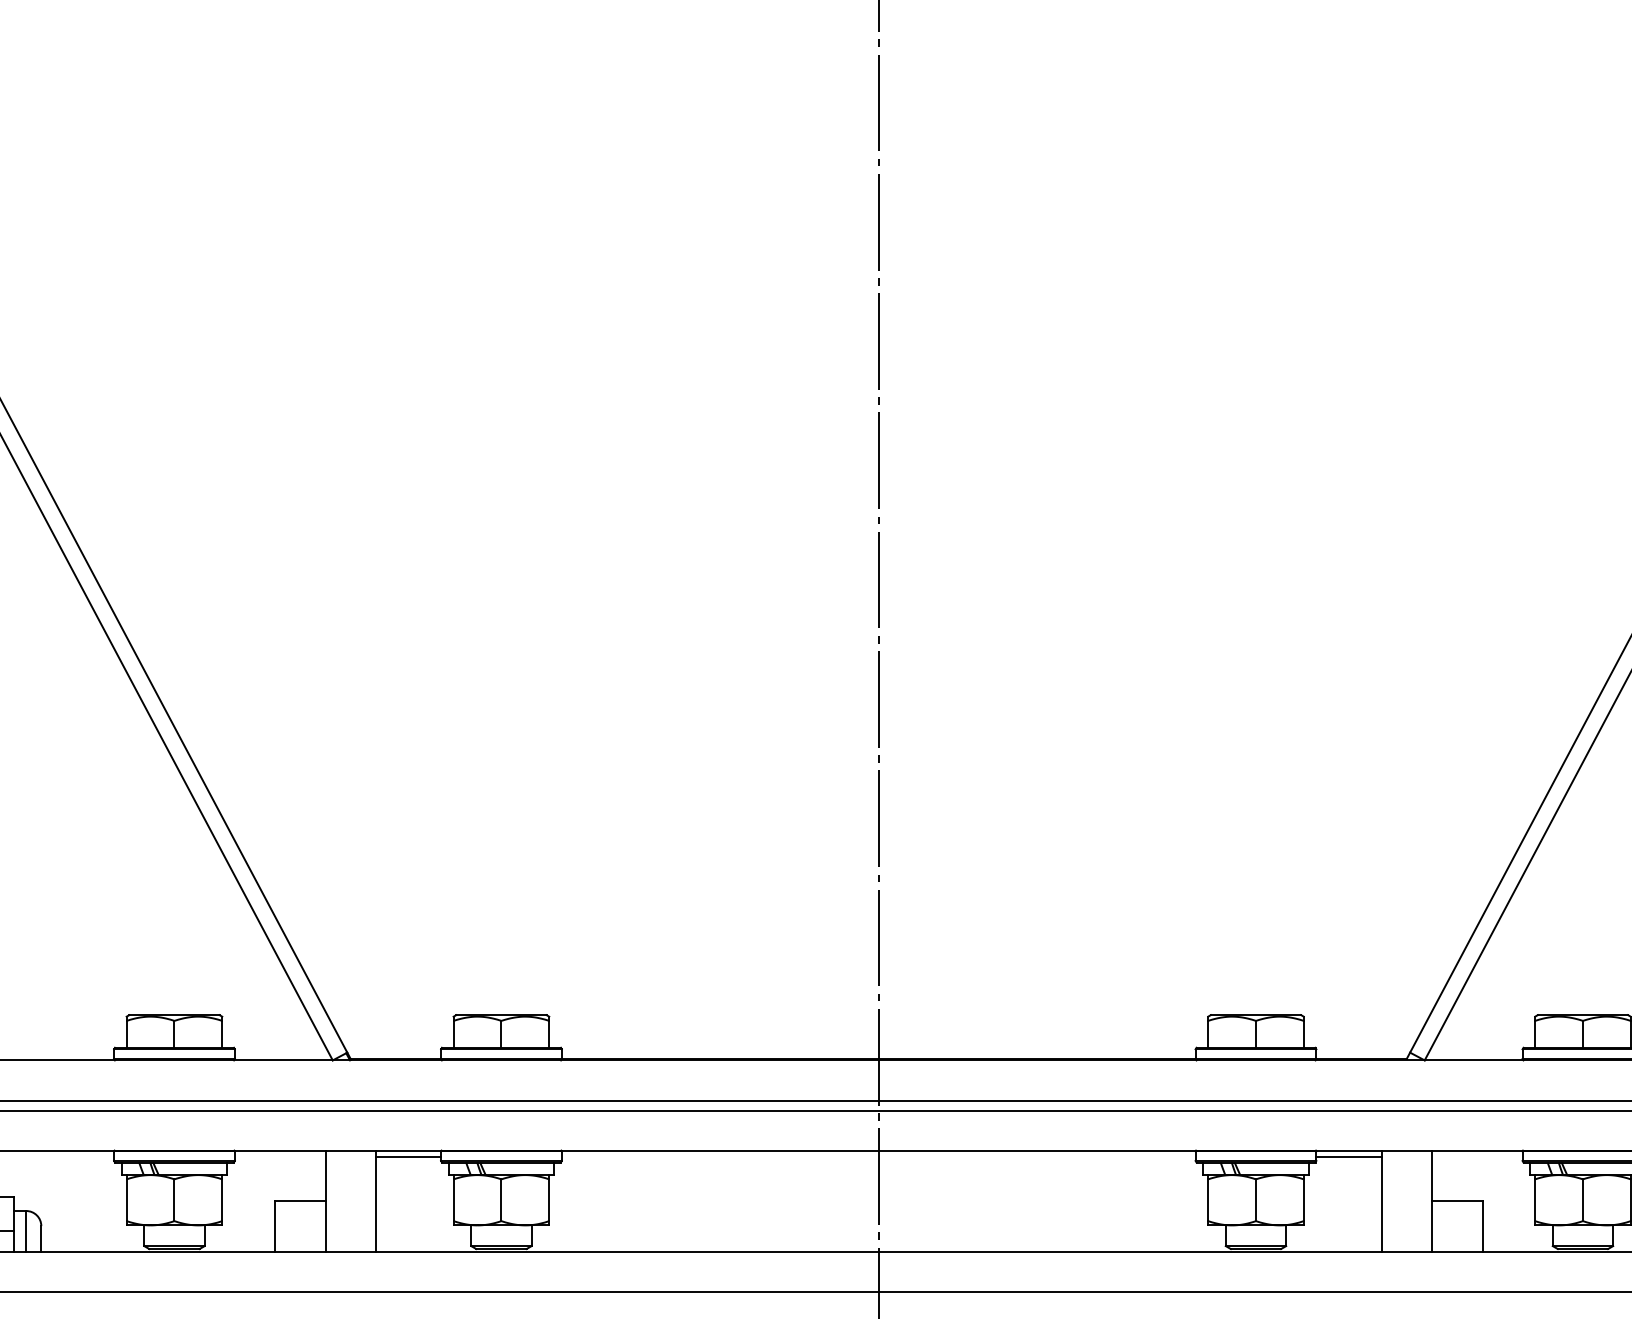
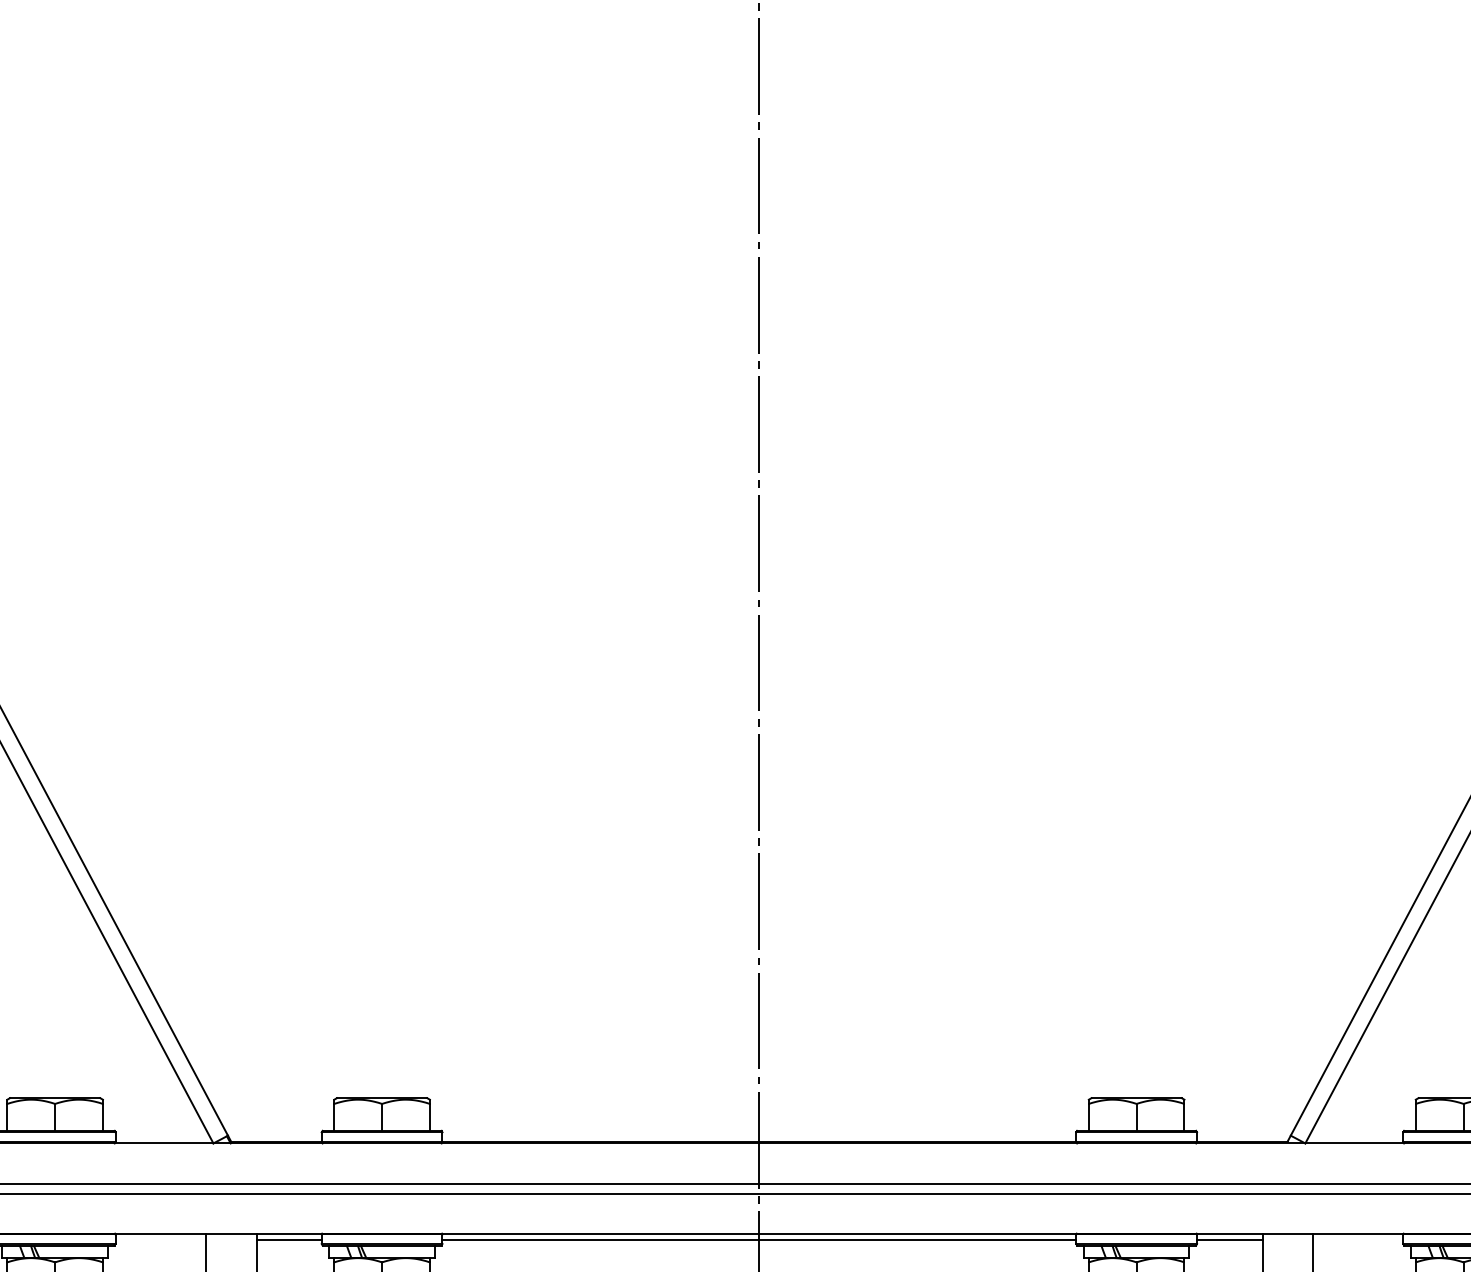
line: (878, 1156) -> (759, 1239), added

